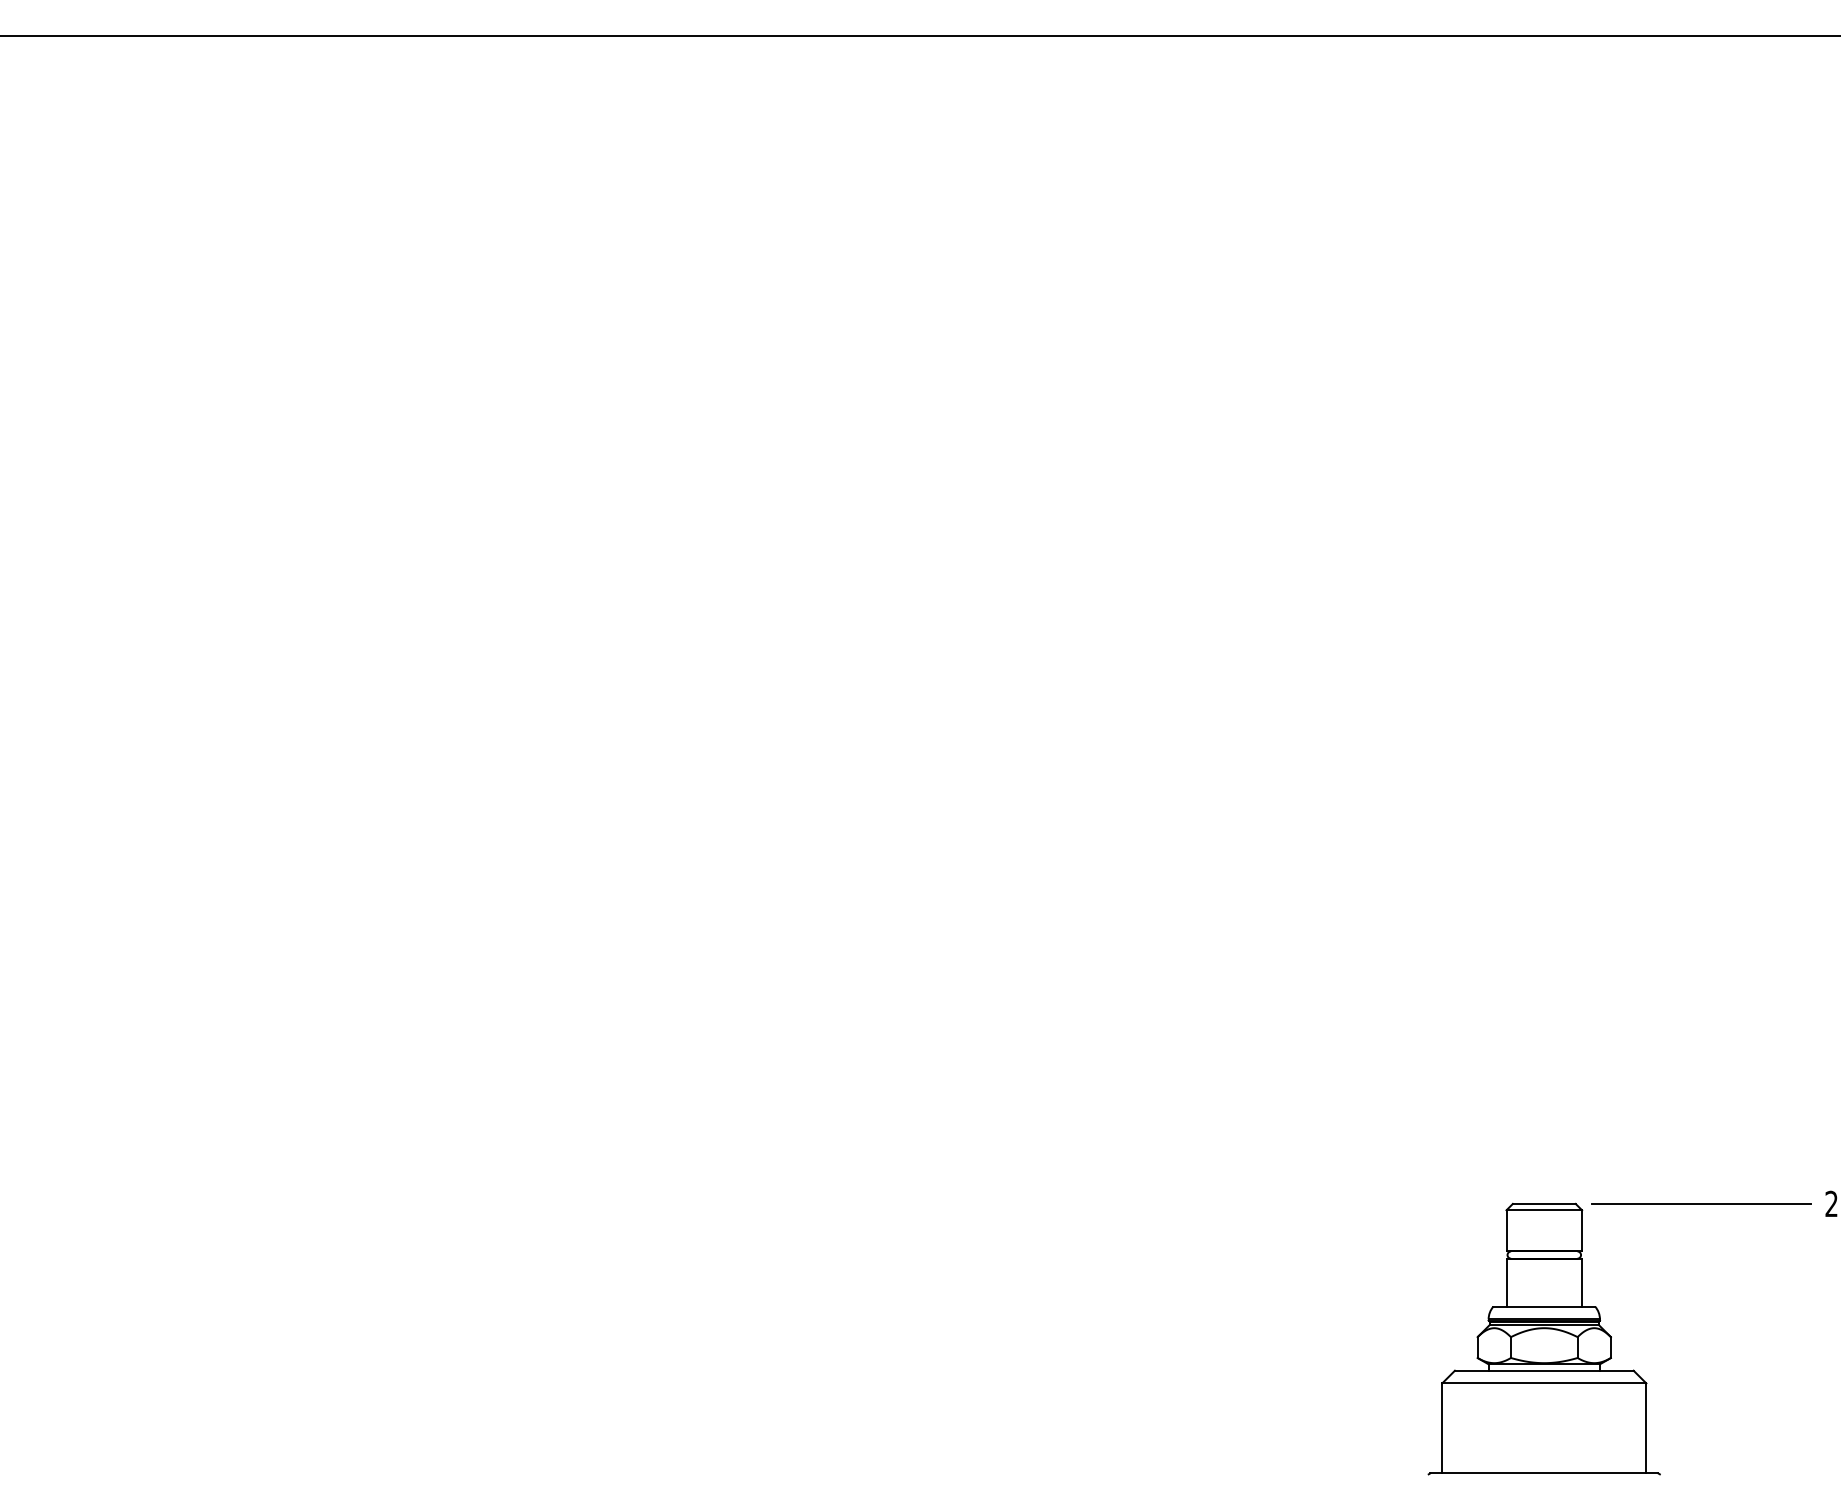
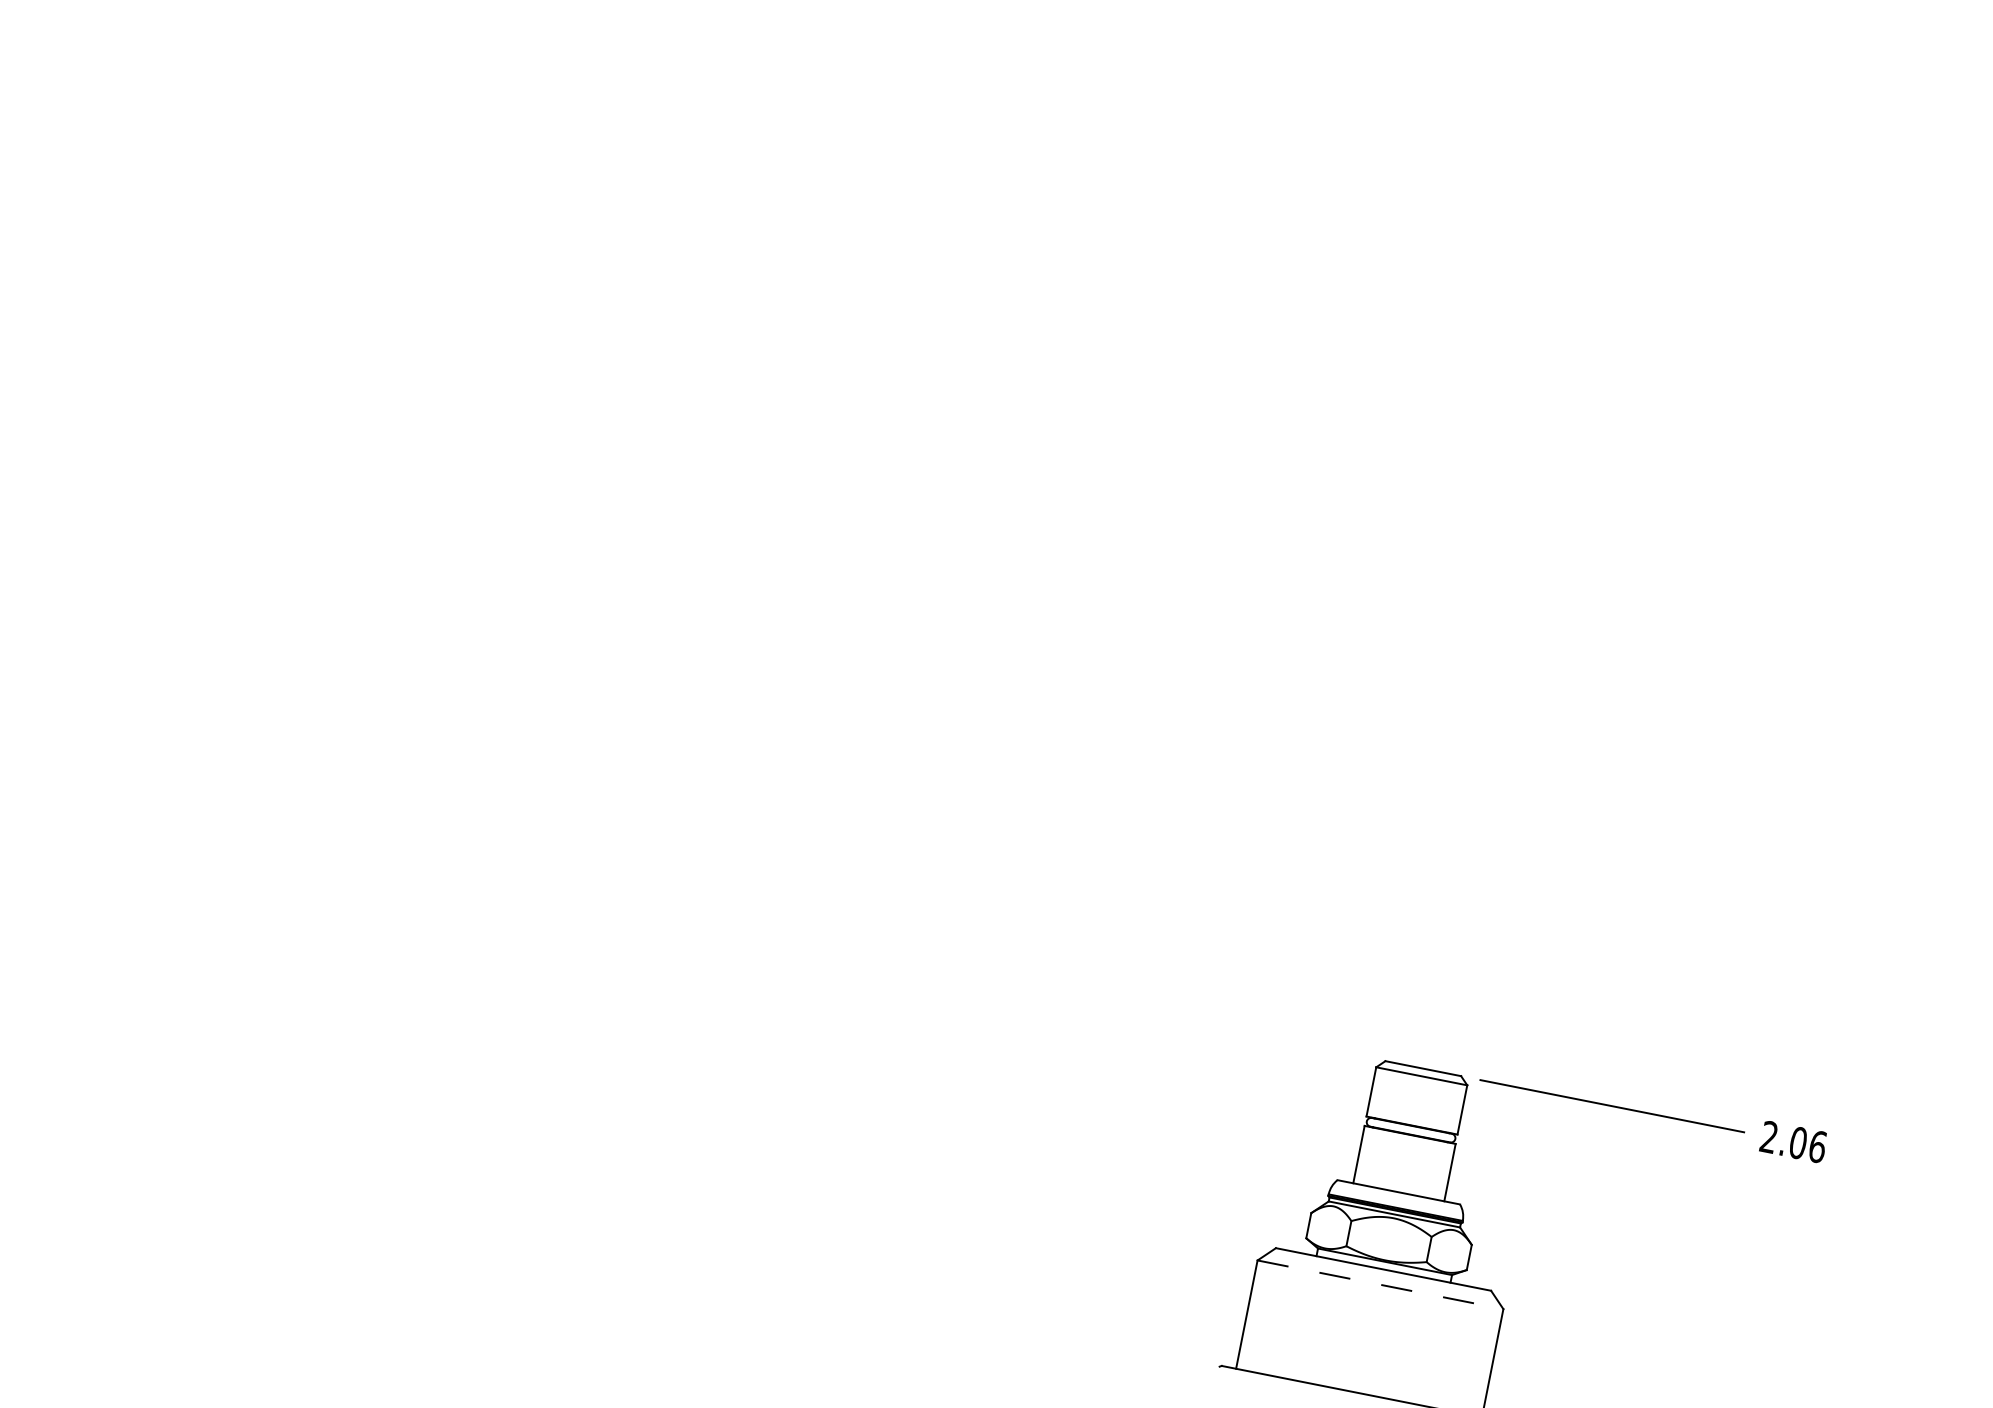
line: (1544, 1383) -> (1380, 1284), solid -> dashed

